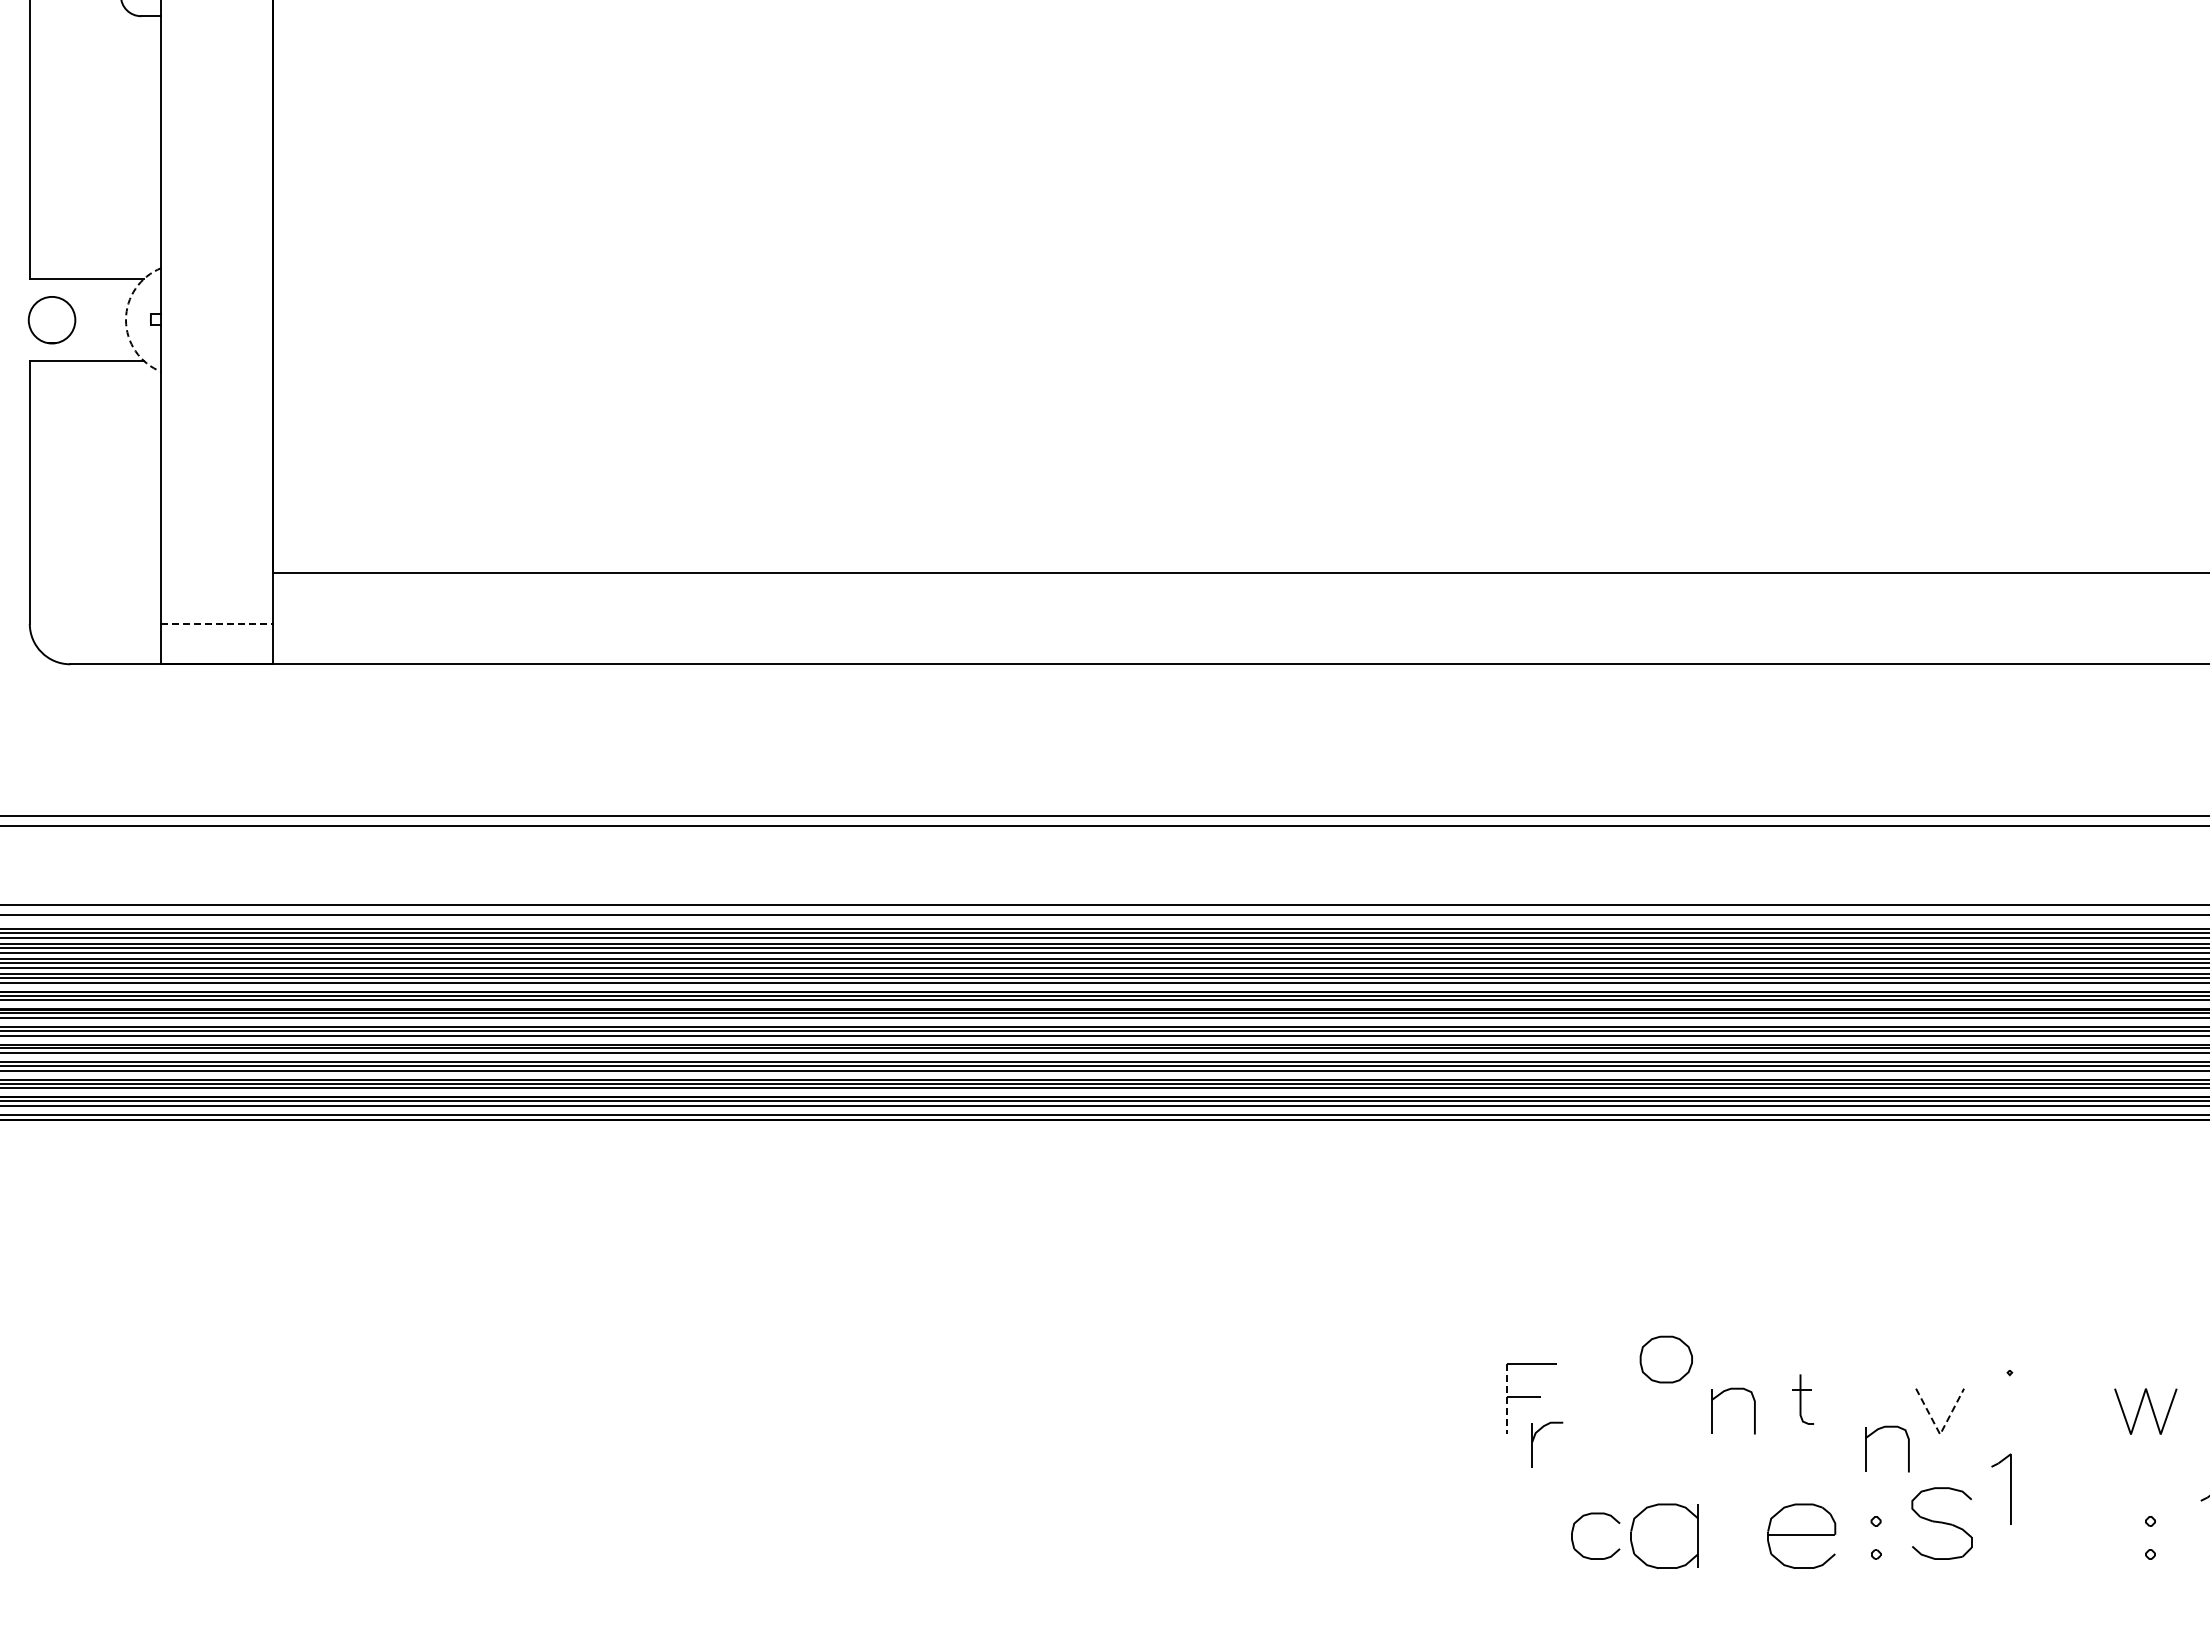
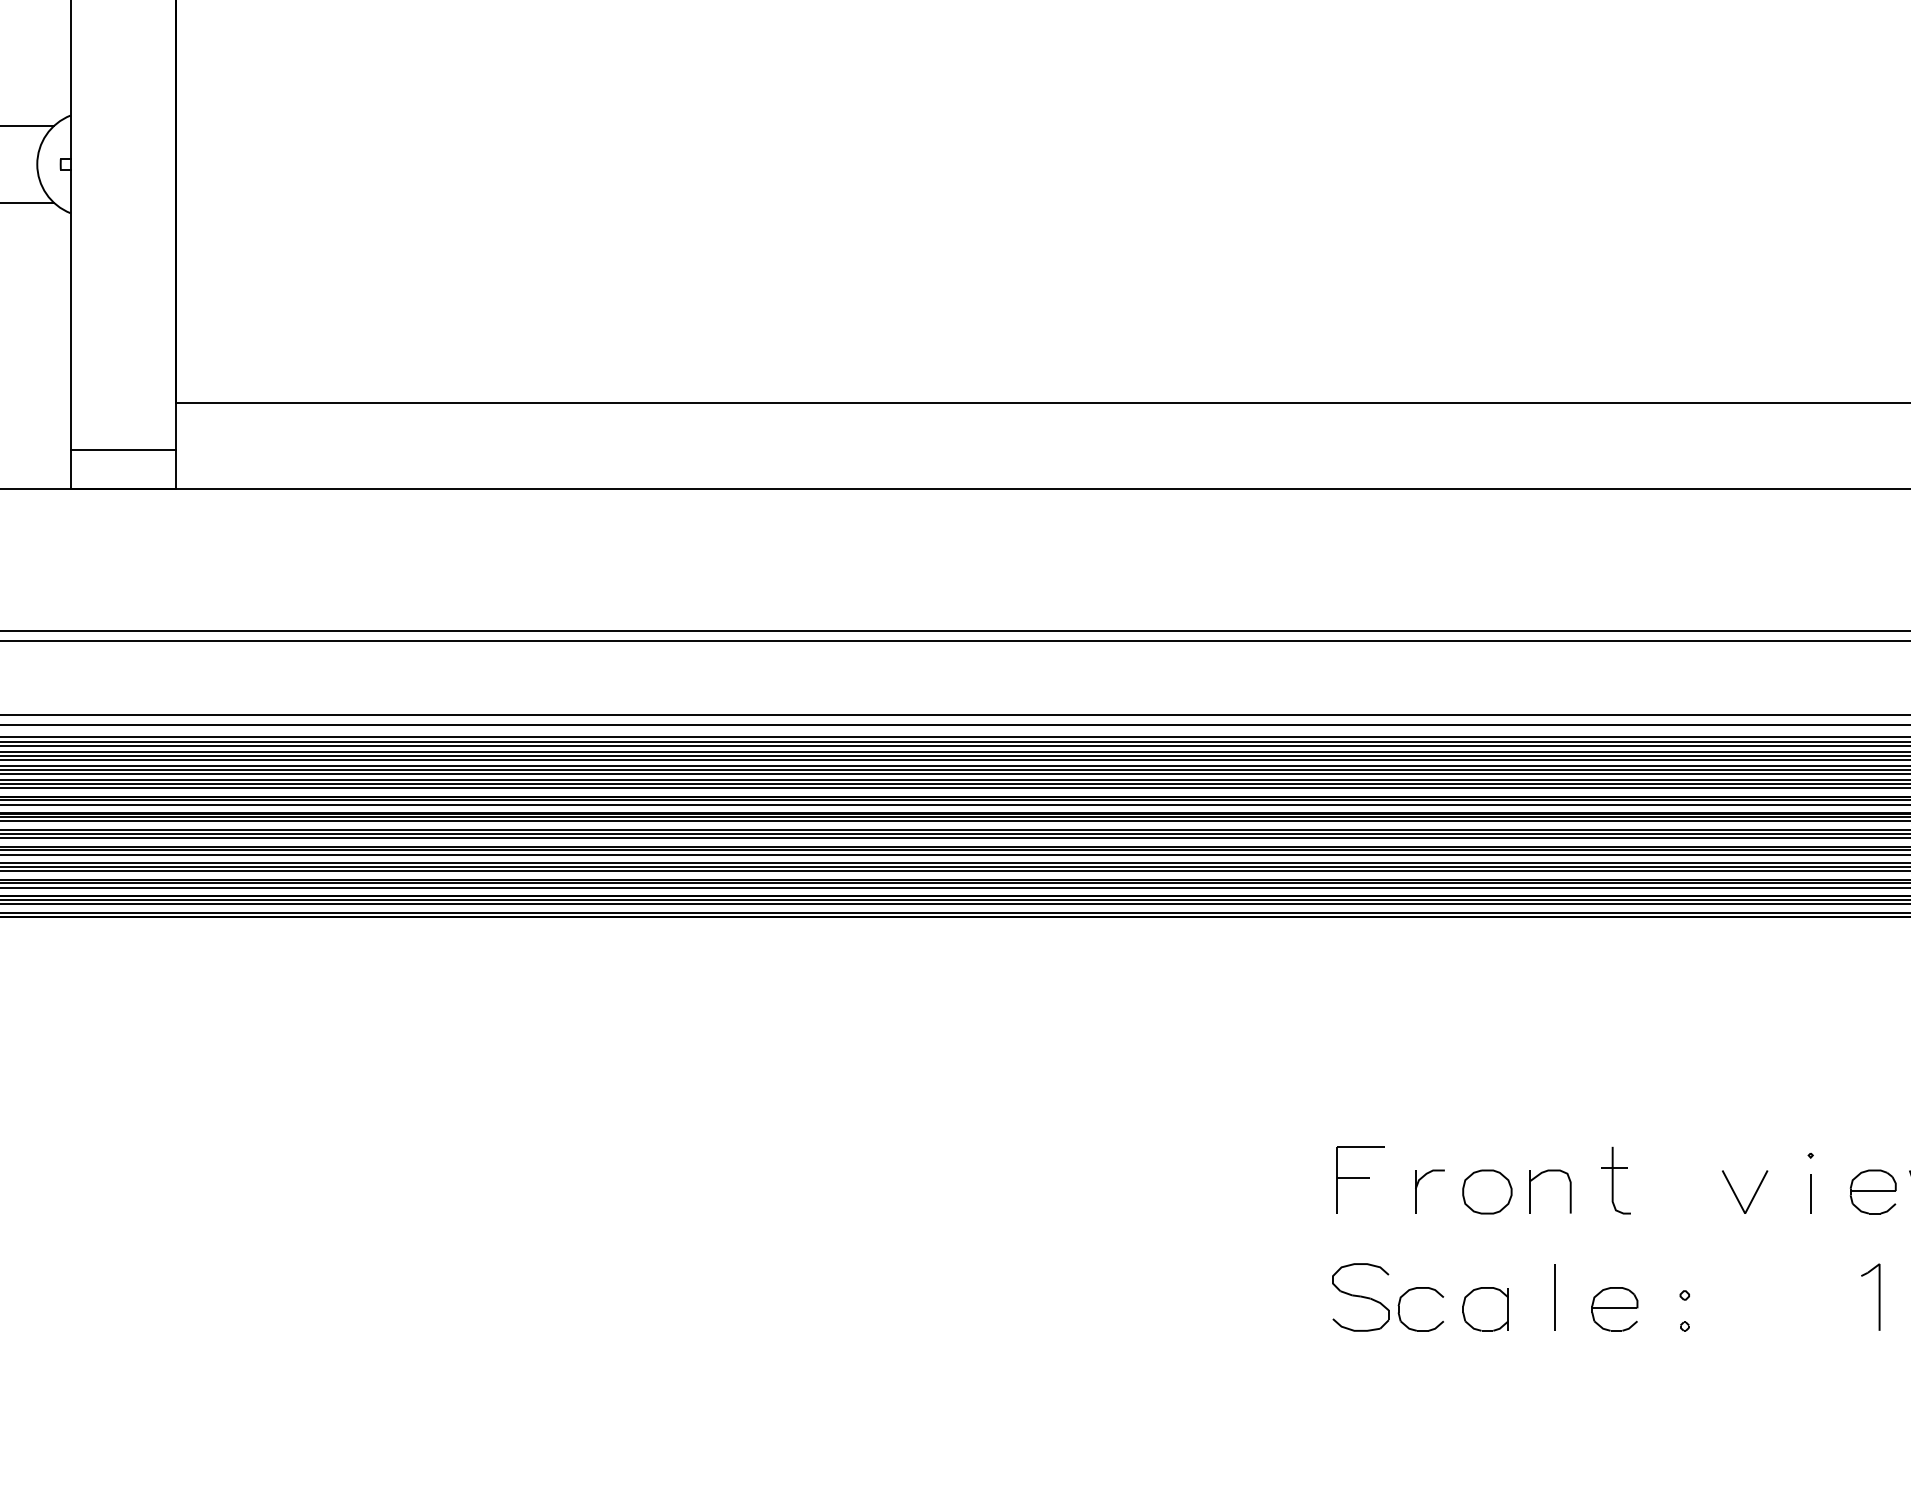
arc: (125, 320) -> (36, 164), dashed -> solid
line: (217, 623) -> (123, 450), dashed -> solid
part: (1665, 1359) -> (1486, 1191), moved
line: (1506, 1399) -> (1336, 1180), dashed -> solid
part: (1802, 1399) -> (1615, 1180), size x1.43
part: (2076, 1411) -> (1873, 1191), added
line: (2009, 1412) -> (1810, 1192), added
part: (1875, 1432) -> (1684, 1211), removed
line: (1940, 1434) -> (1745, 1213), dashed -> solid
part: (1534, 1439) -> (1417, 1186), moved
part: (2010, 1488) -> (1879, 1296), moved
line: (1737, 1523) -> (1554, 1297), added
part: (1941, 1523) -> (1360, 1297), moved
part: (1664, 1535) -> (1485, 1308), size x0.71
part: (1801, 1535) -> (1614, 1308), size x0.71

